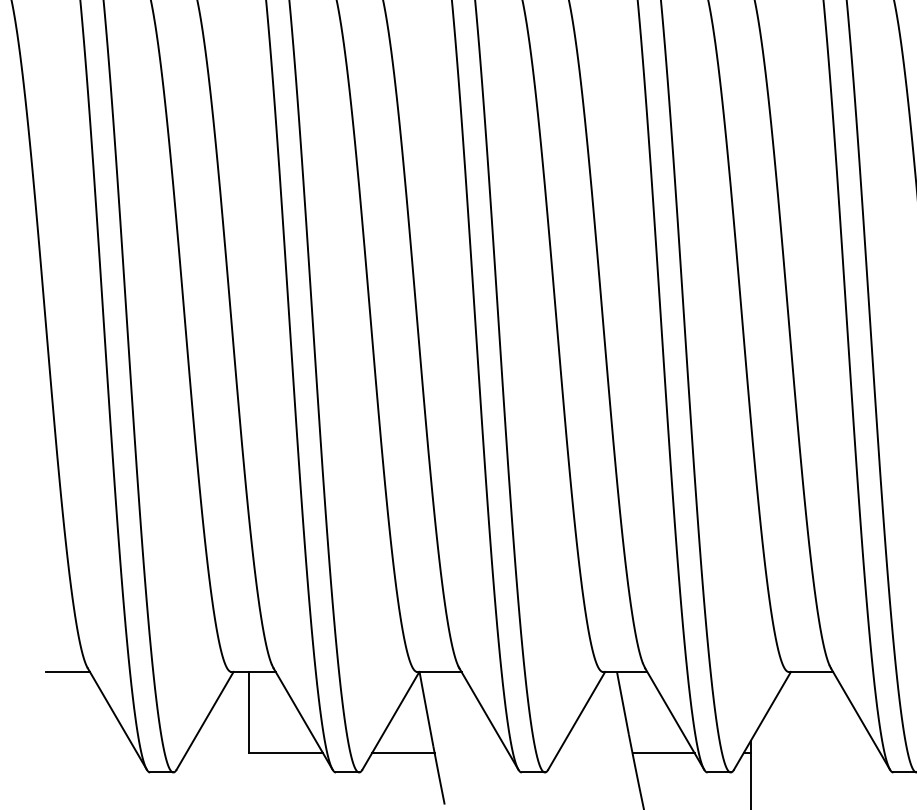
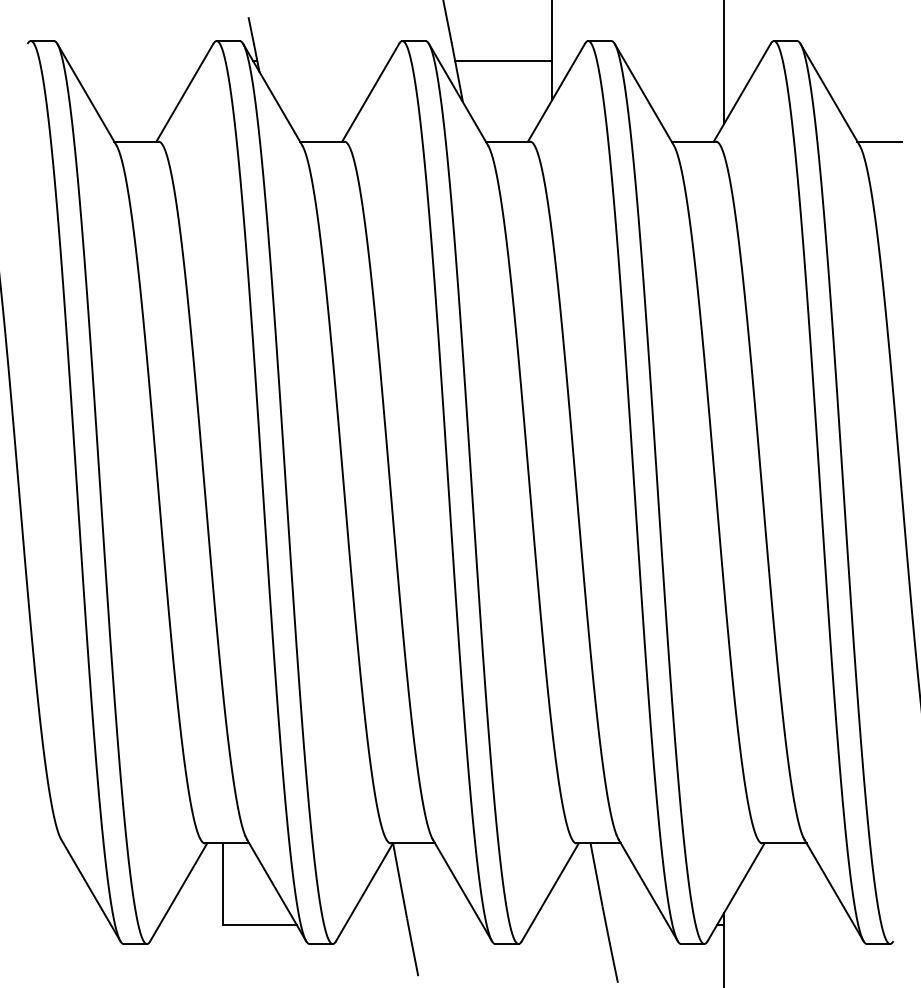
line: (67, 671) -> (41, 843), removed
line: (402, 752) -> (376, 924), removed
line: (663, 752) -> (637, 924), removed

